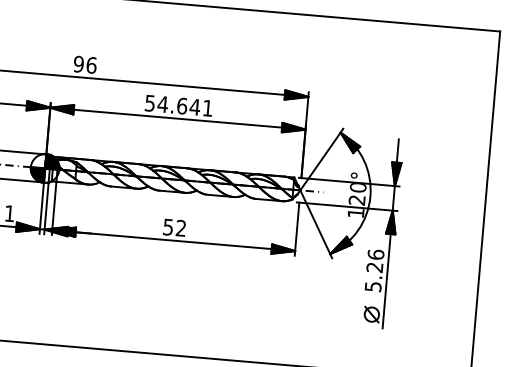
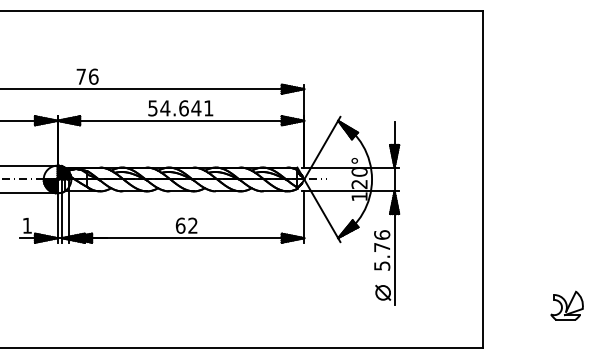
text: (79, 64) -> (81, 76), 96 -> 76
text: (168, 226) -> (180, 225), 52 -> 62
text: (375, 267) -> (382, 247), 5.26 -> 5.76

